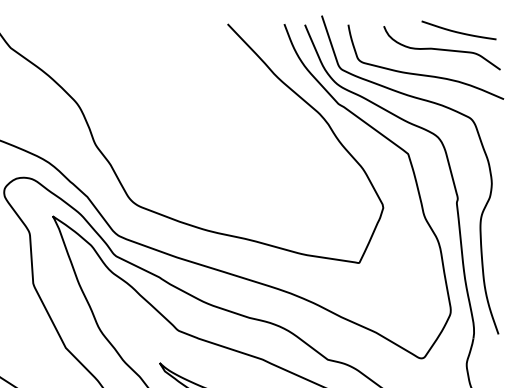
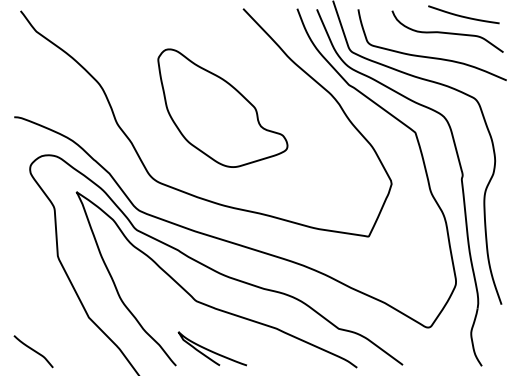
part: (205, 127) -> (222, 107), added

